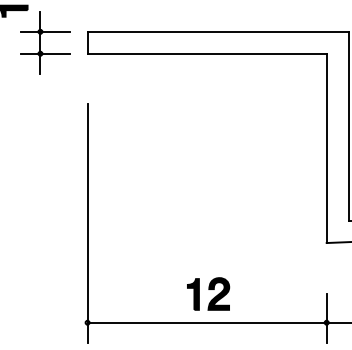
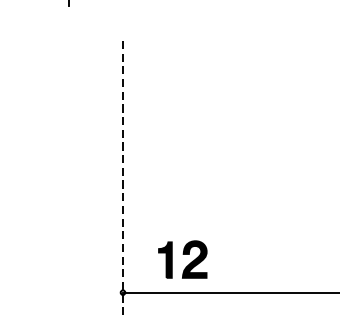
line: (87, 224) -> (122, 179), solid -> dashed
part: (208, 293) -> (182, 258), moved

